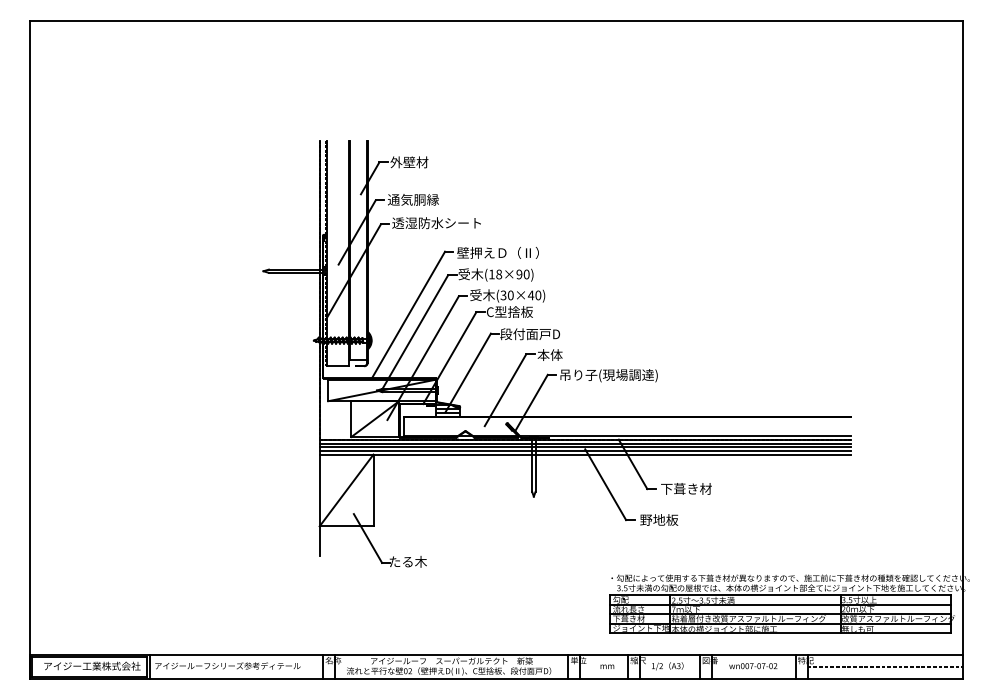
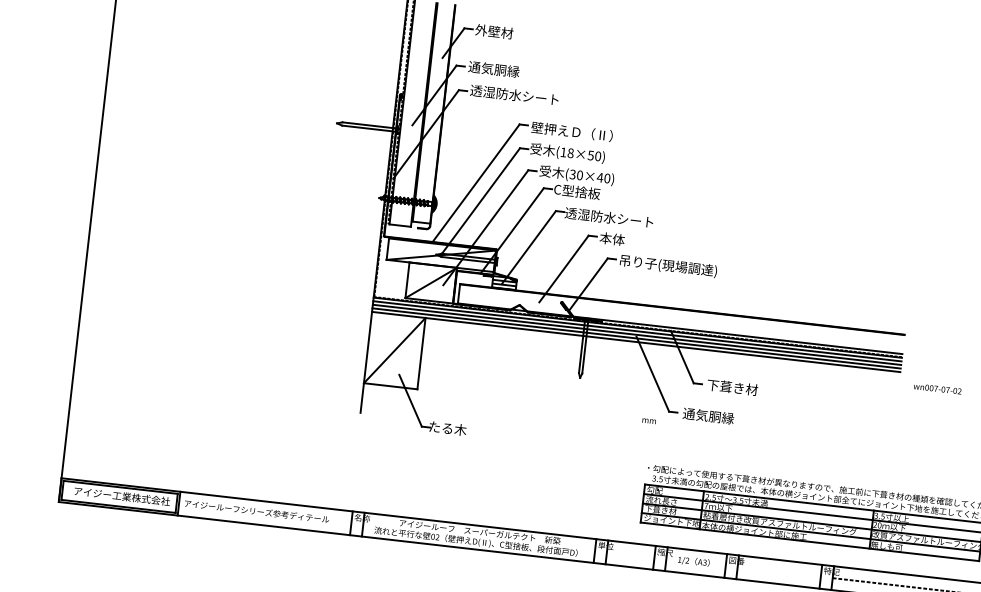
text: (519, 274) -> (591, 155), (18×90) -> (18×50)
text: (544, 334) -> (609, 218), 段付面戸D -> 透湿防水シート
text: (665, 519) -> (708, 415), 野地板 -> 通気胴縁
text: (607, 666) -> (649, 420), moved
text: (753, 666) -> (937, 389), moved

